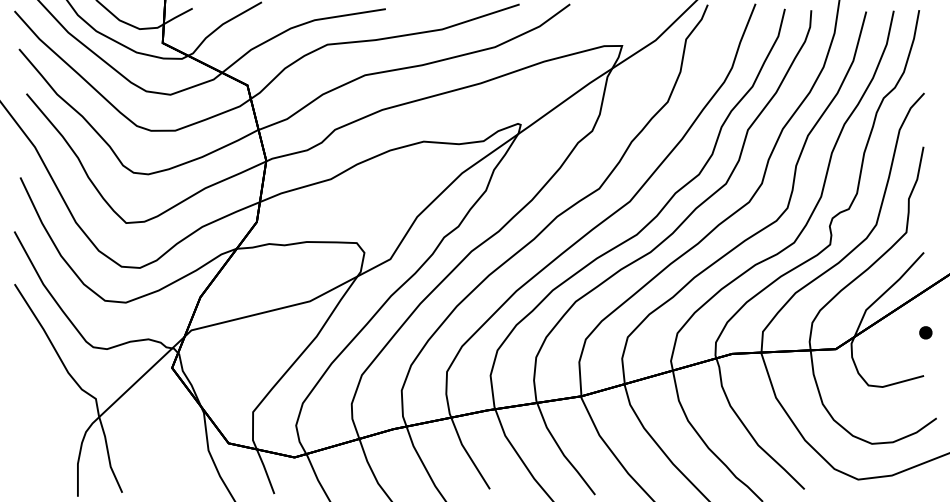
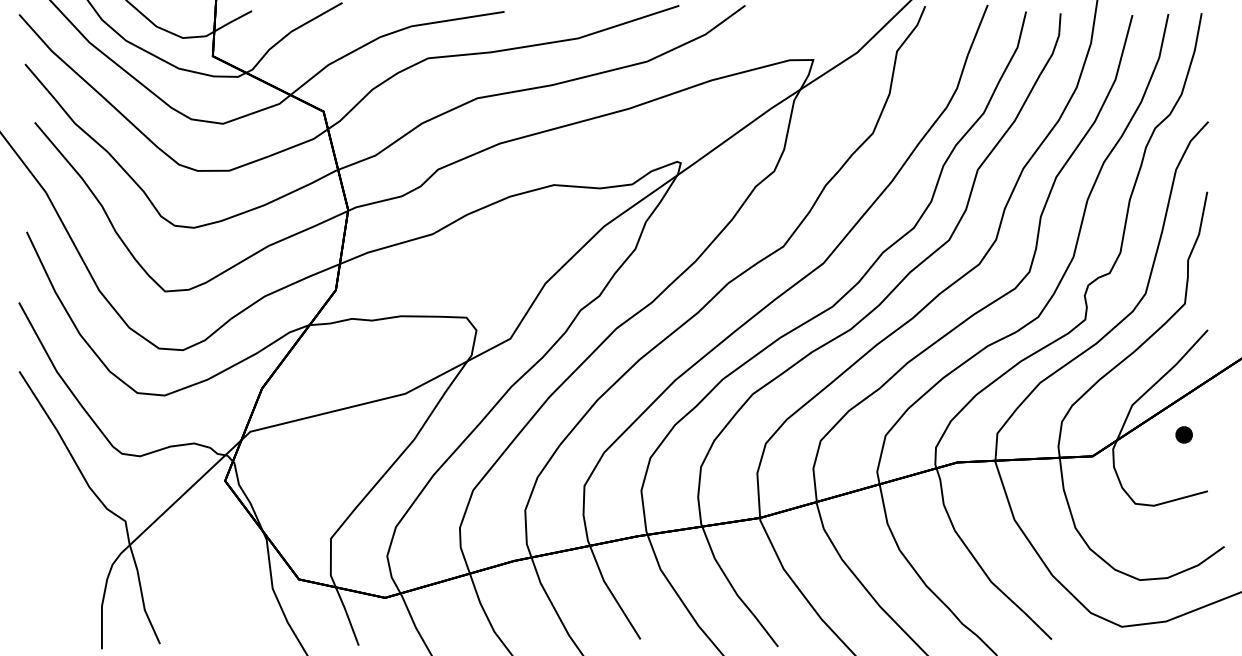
part: (925, 332) -> (1183, 434), moved

